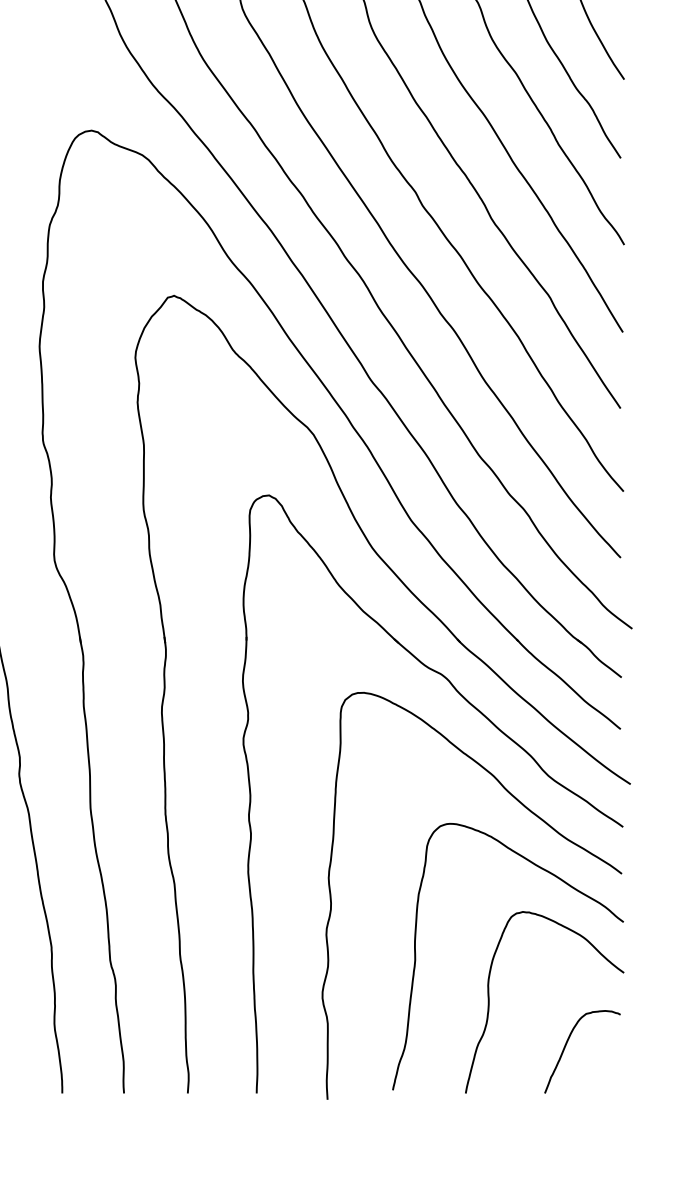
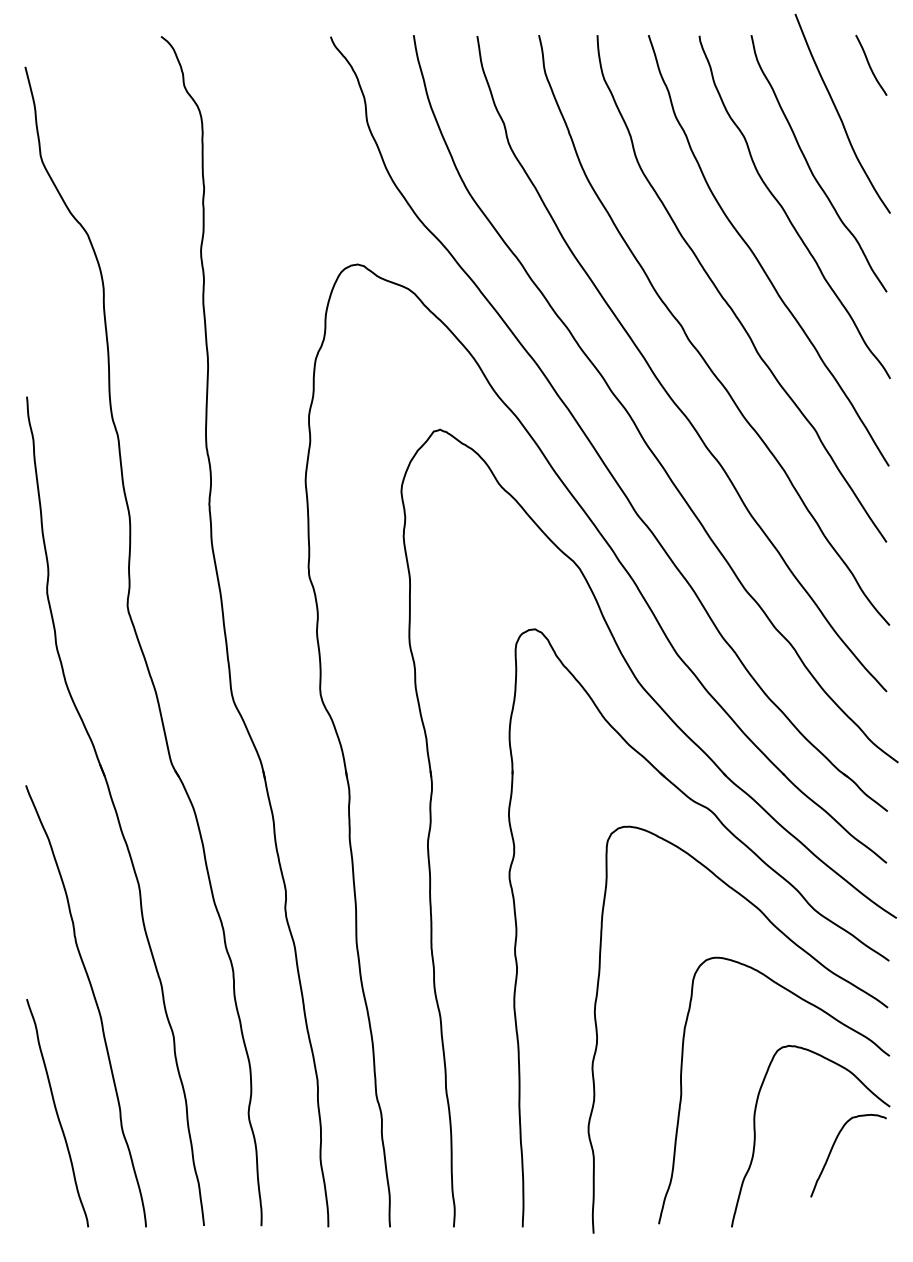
curve: (566, 1046) -> (832, 1150), moved

